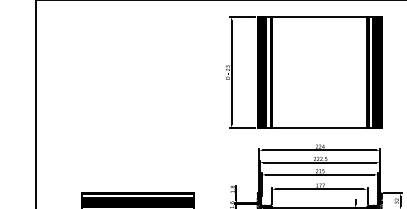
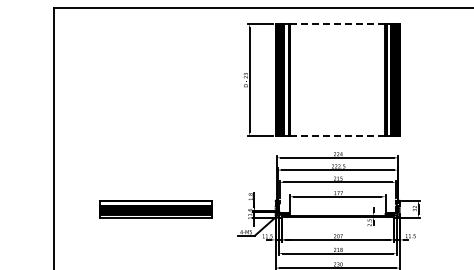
line: (319, 16) -> (337, 23), solid -> dashed
line: (319, 128) -> (337, 135), solid -> dashed

